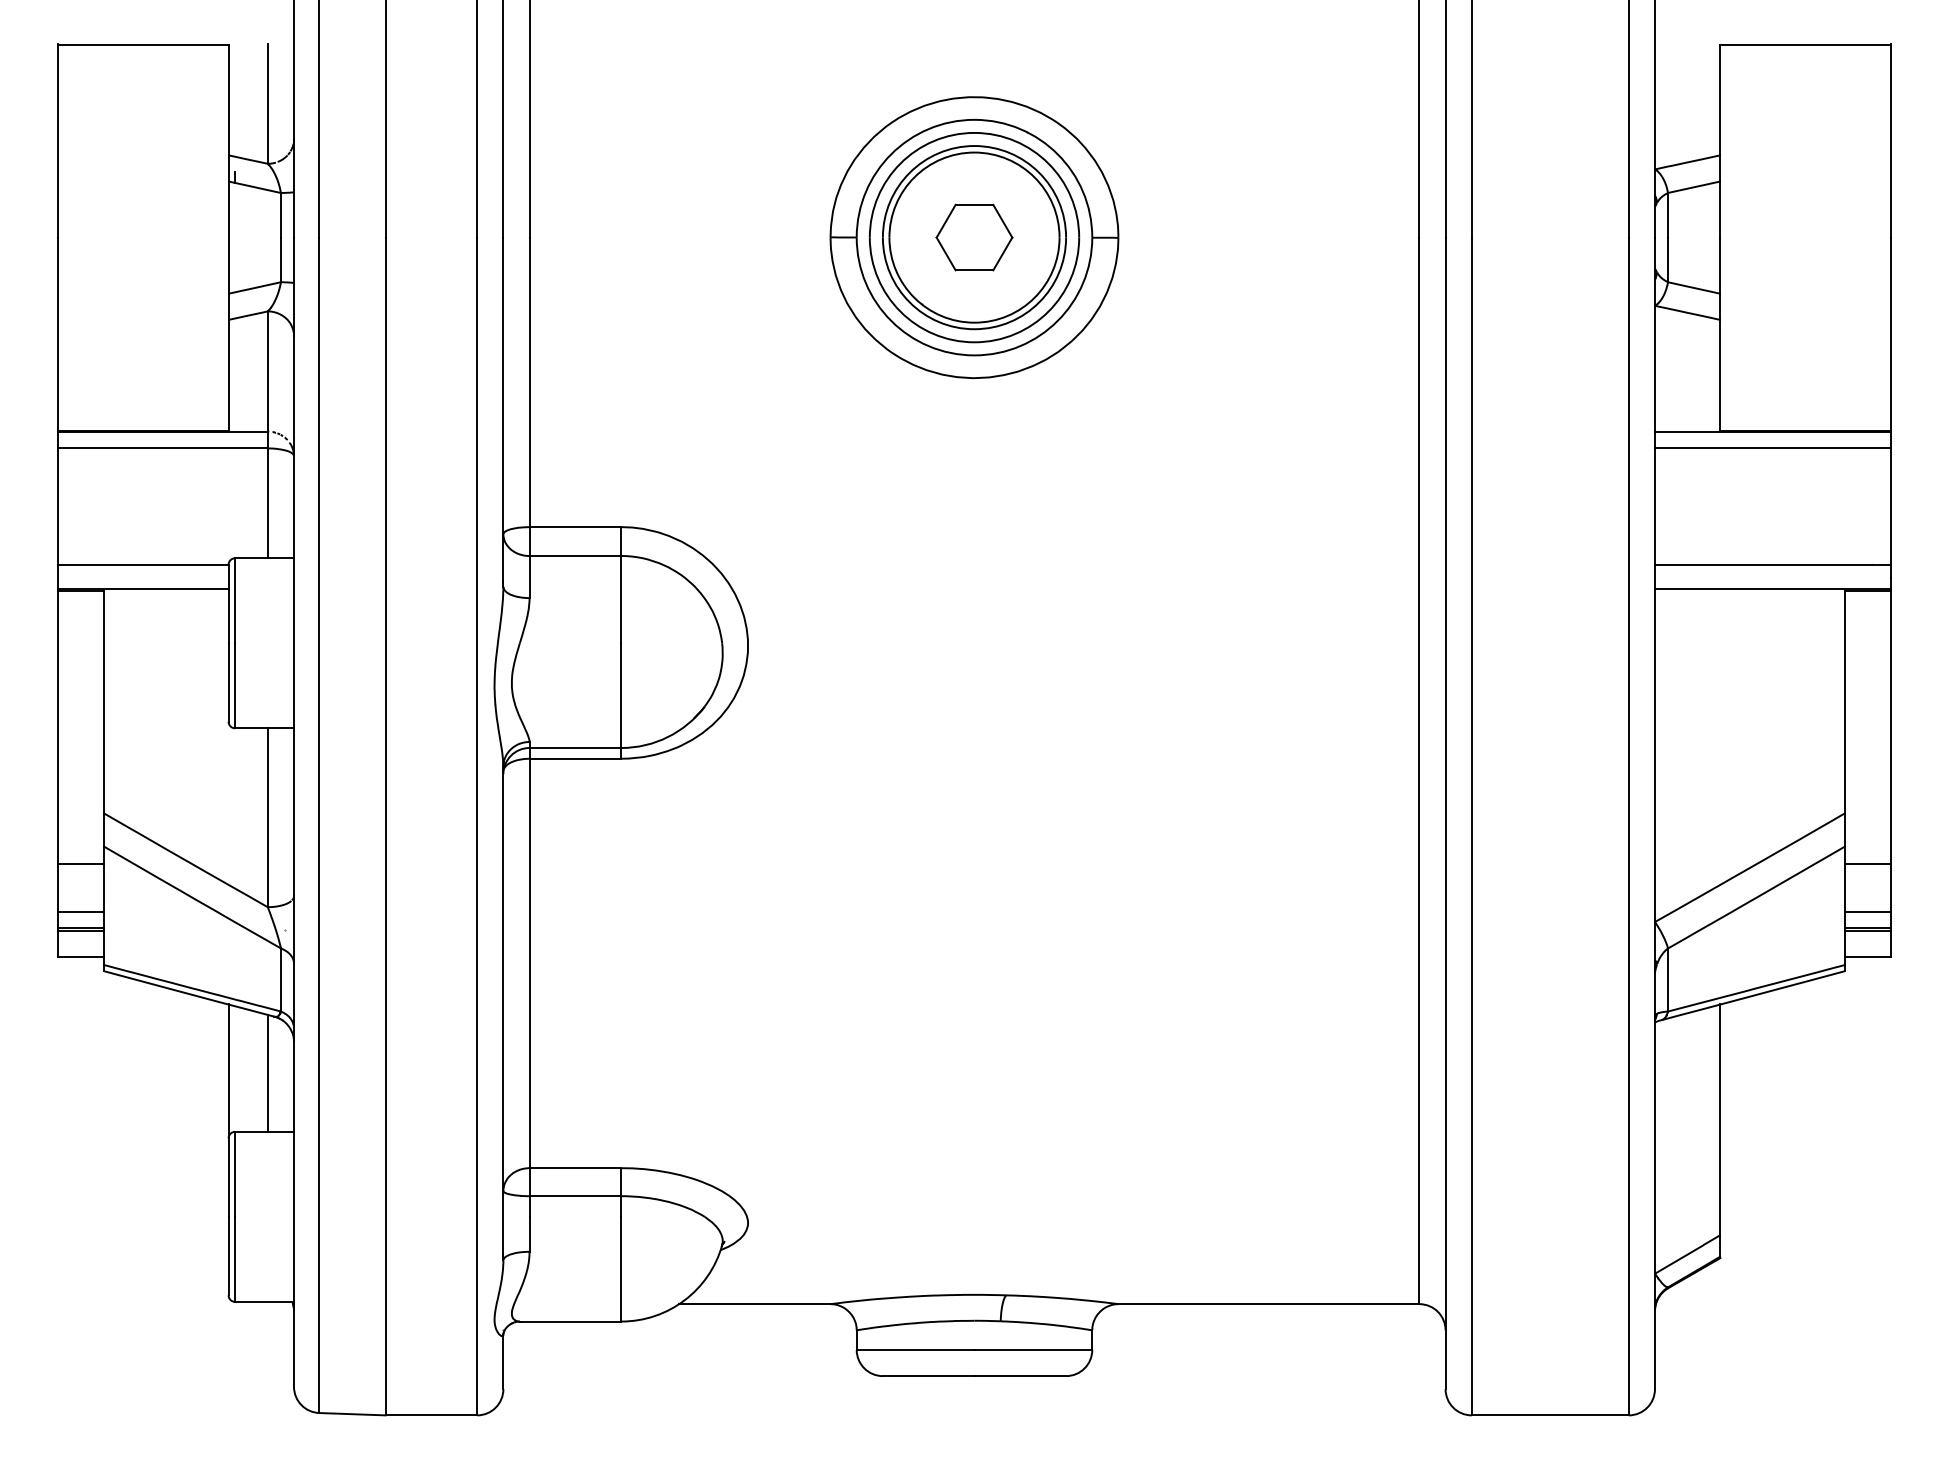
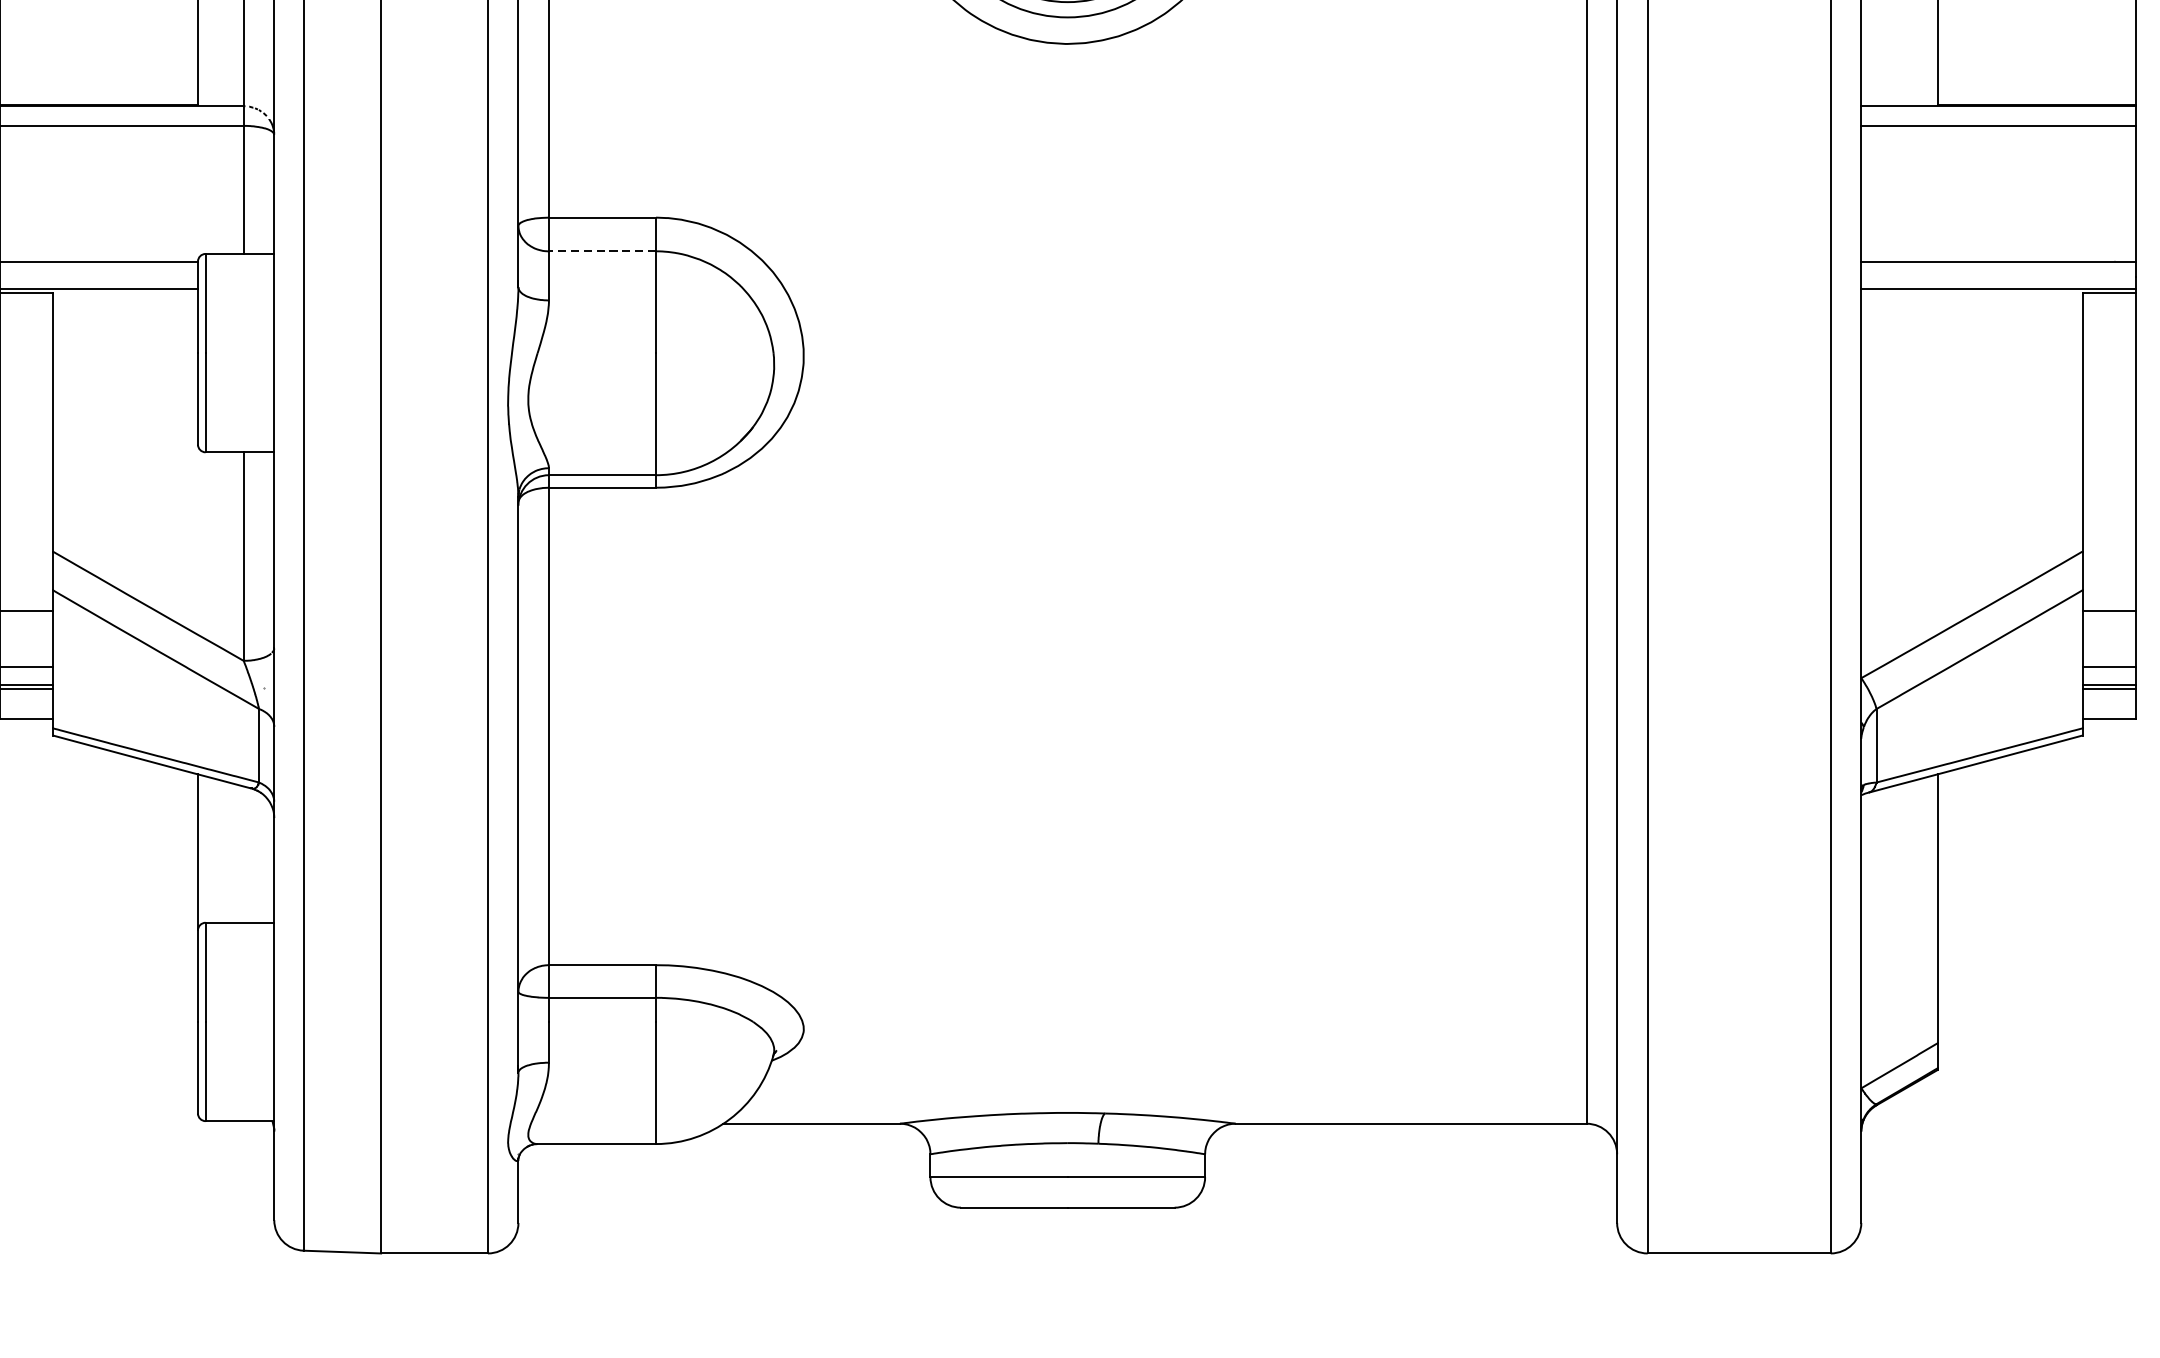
line: (575, 556) -> (602, 251), solid -> dashed
line: (267, 1072) -> (243, 853), removed

